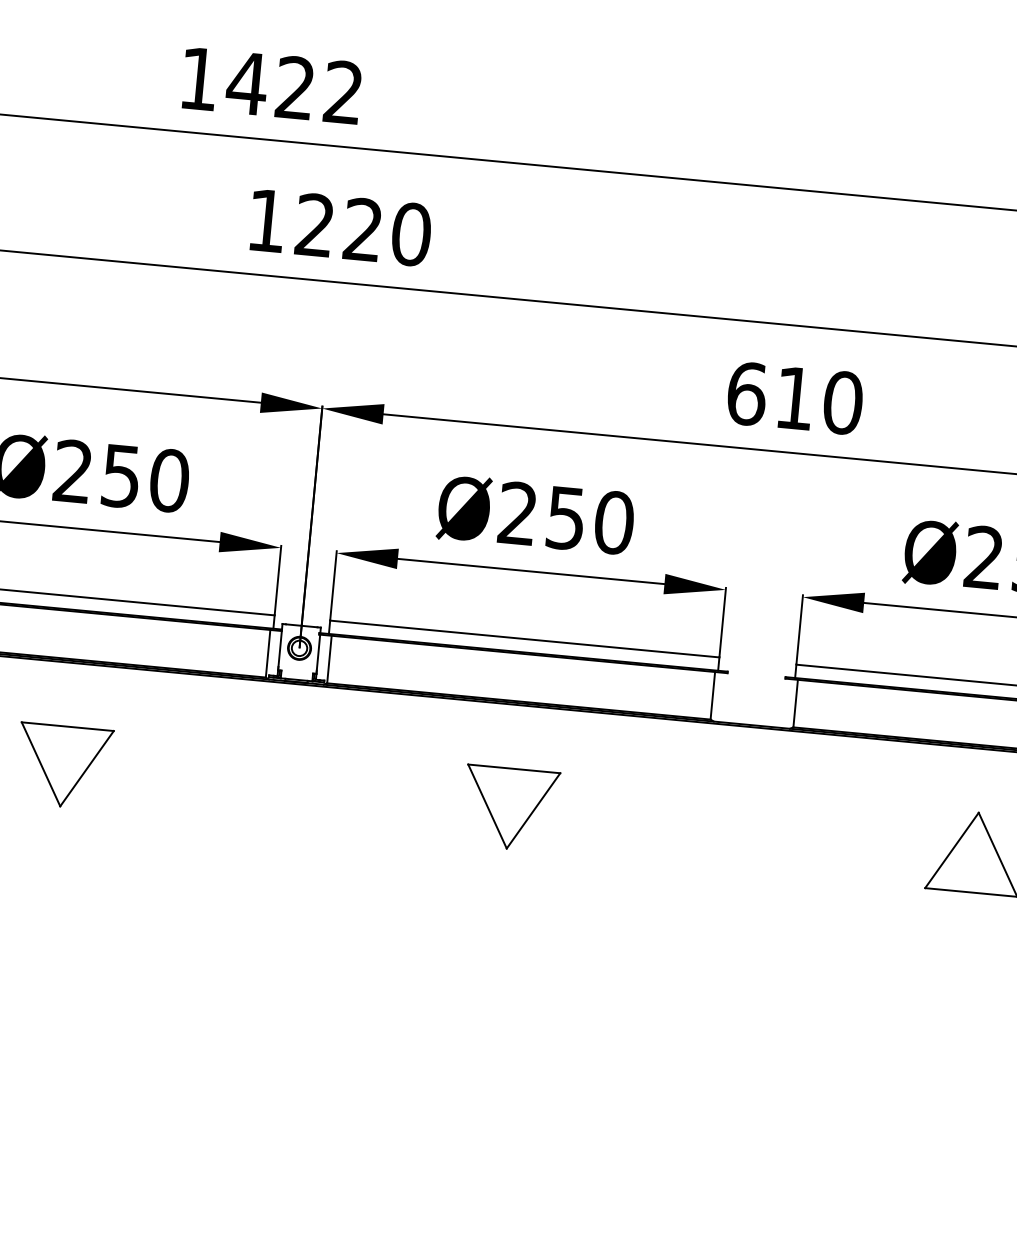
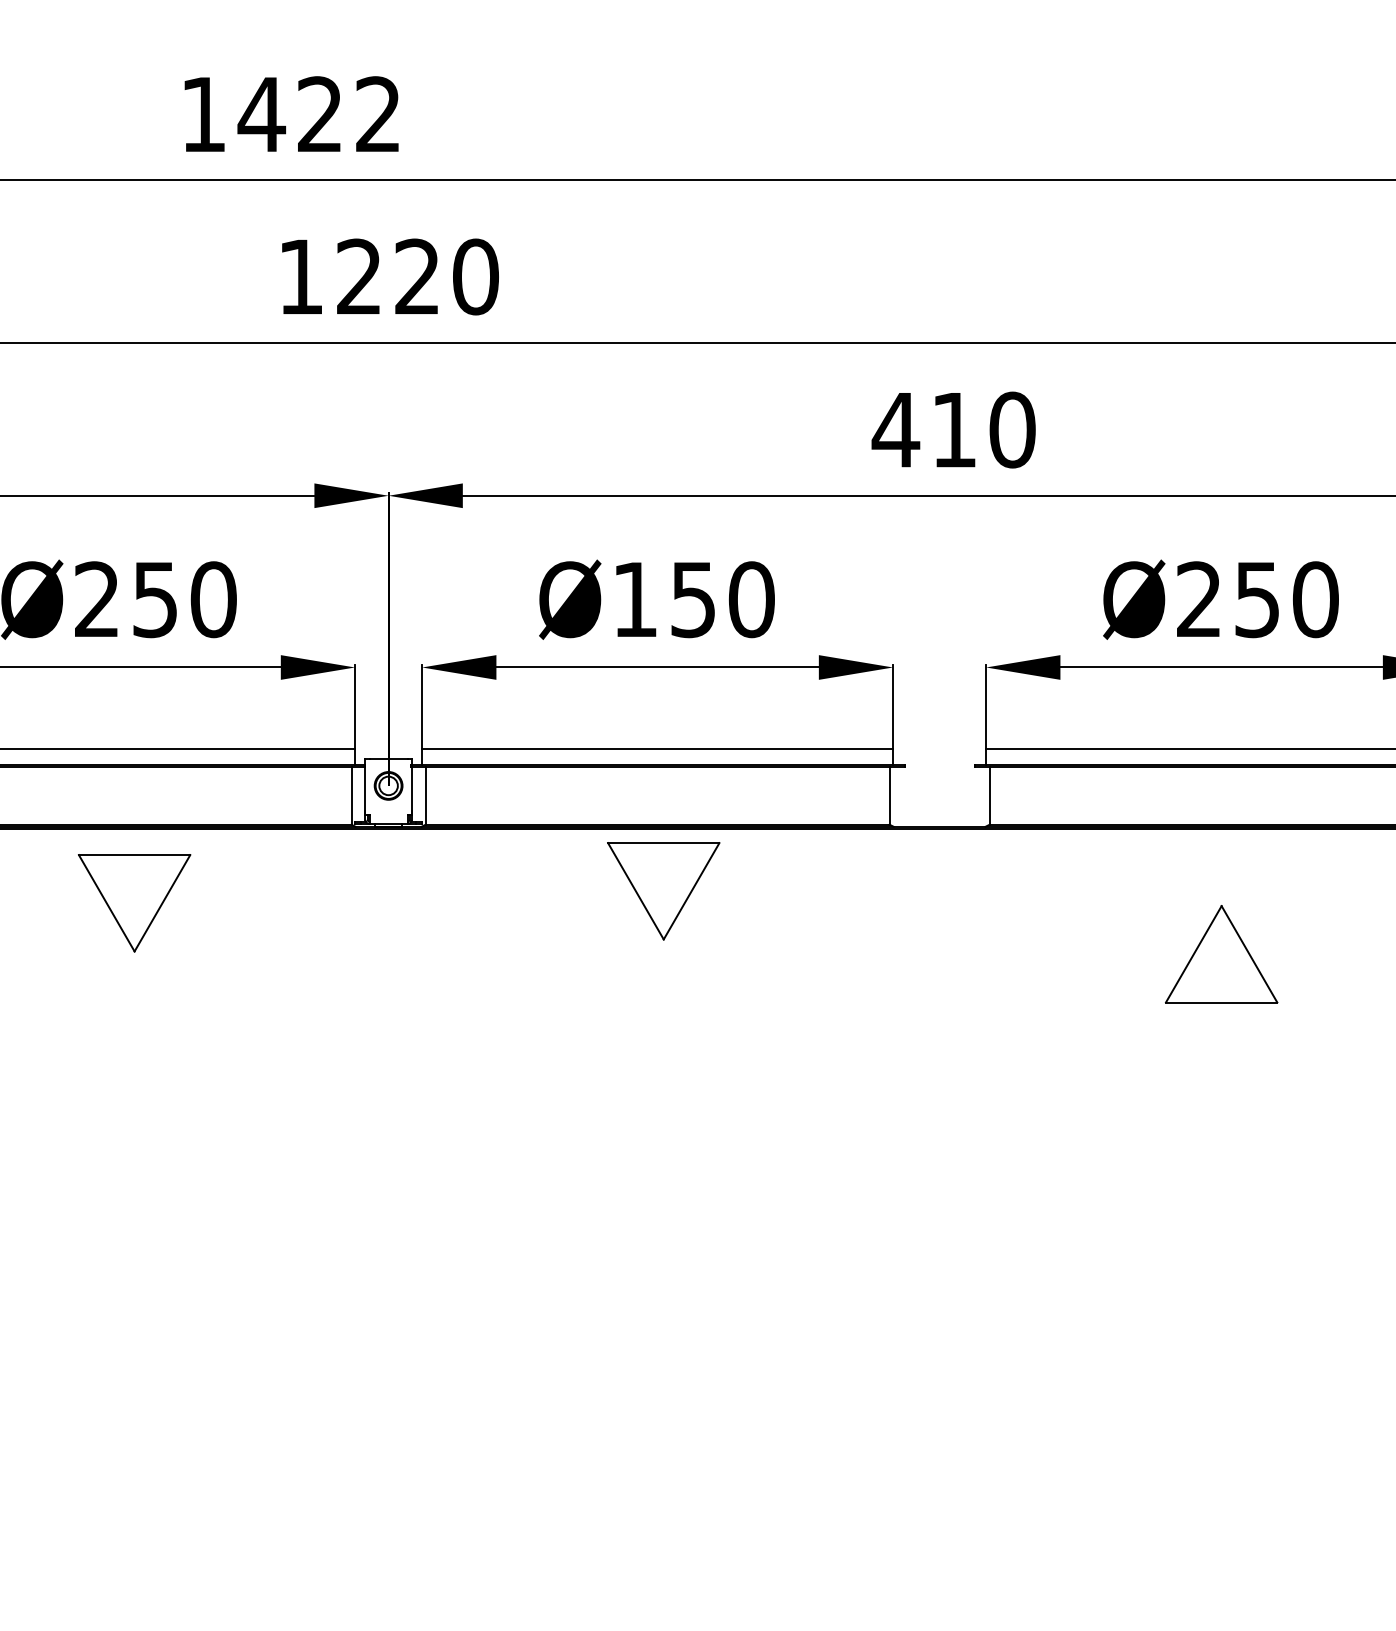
text: (746, 393) -> (895, 429), 610 -> 410
text: (517, 512) -> (634, 598), Ø250 -> Ø150
part: (63, 766) -> (134, 903), moved
part: (510, 808) -> (663, 891), moved

